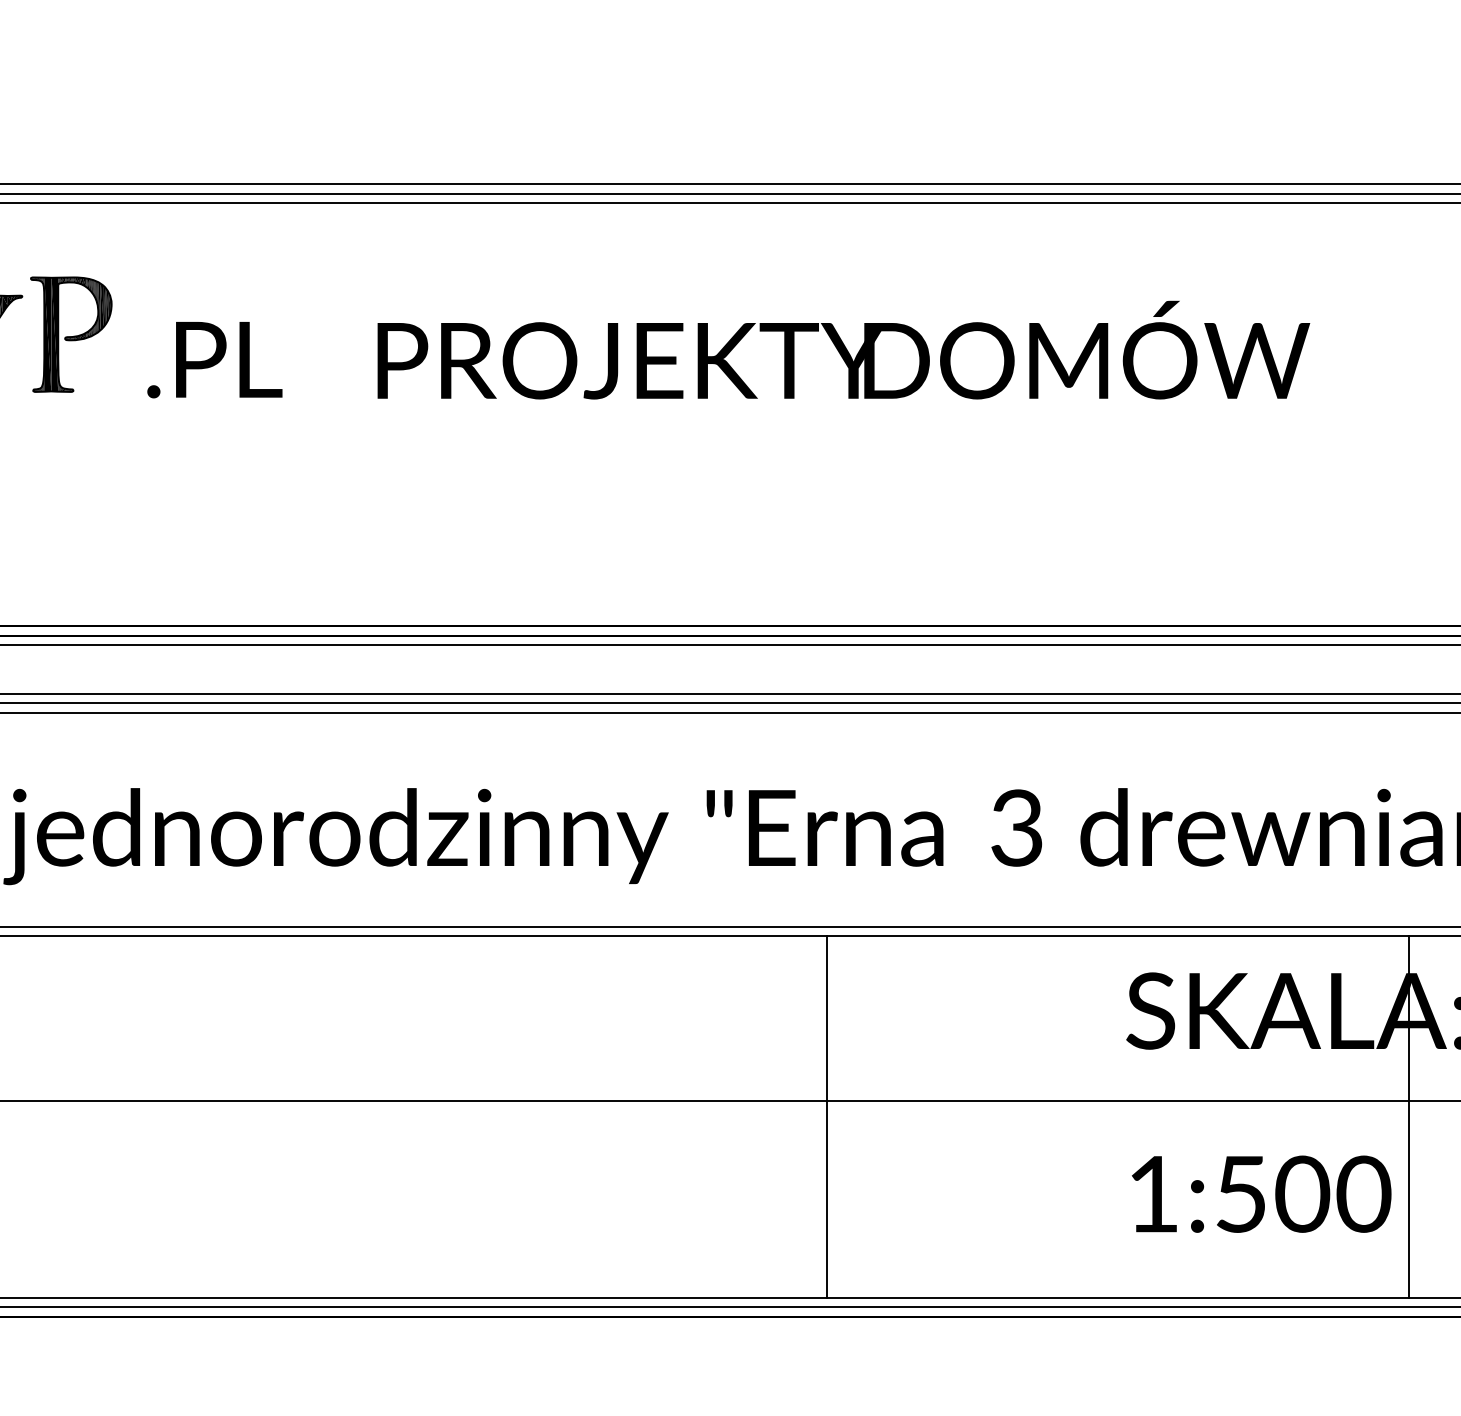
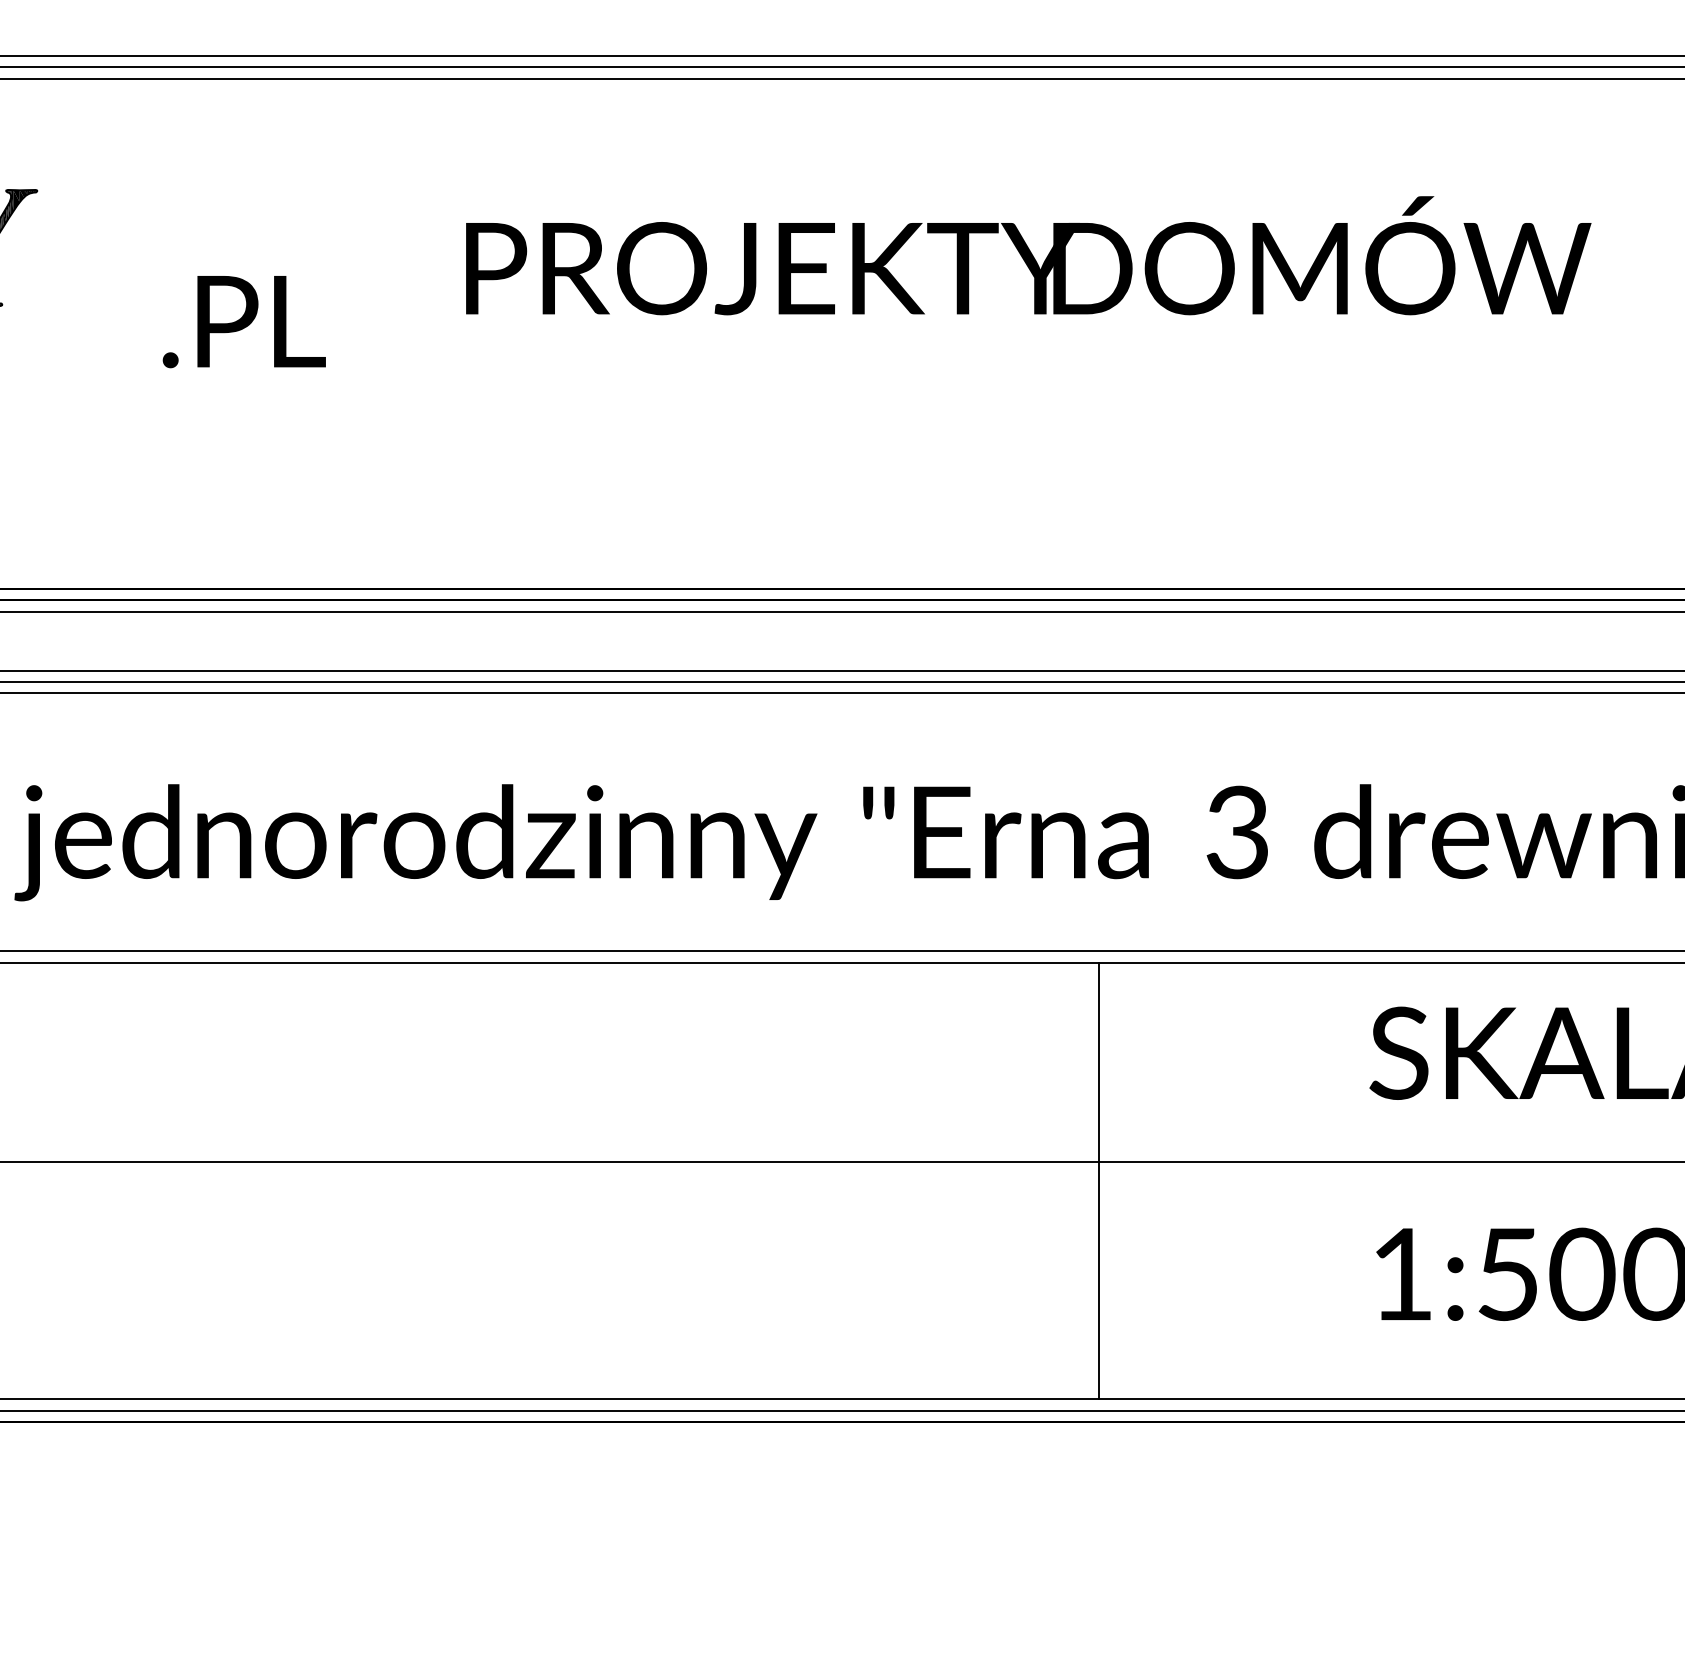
part: (71, 334) -> (96, 236), removed
text: (214, 360) -> (243, 322), moved
line: (826, 1116) -> (1098, 1180), moved

